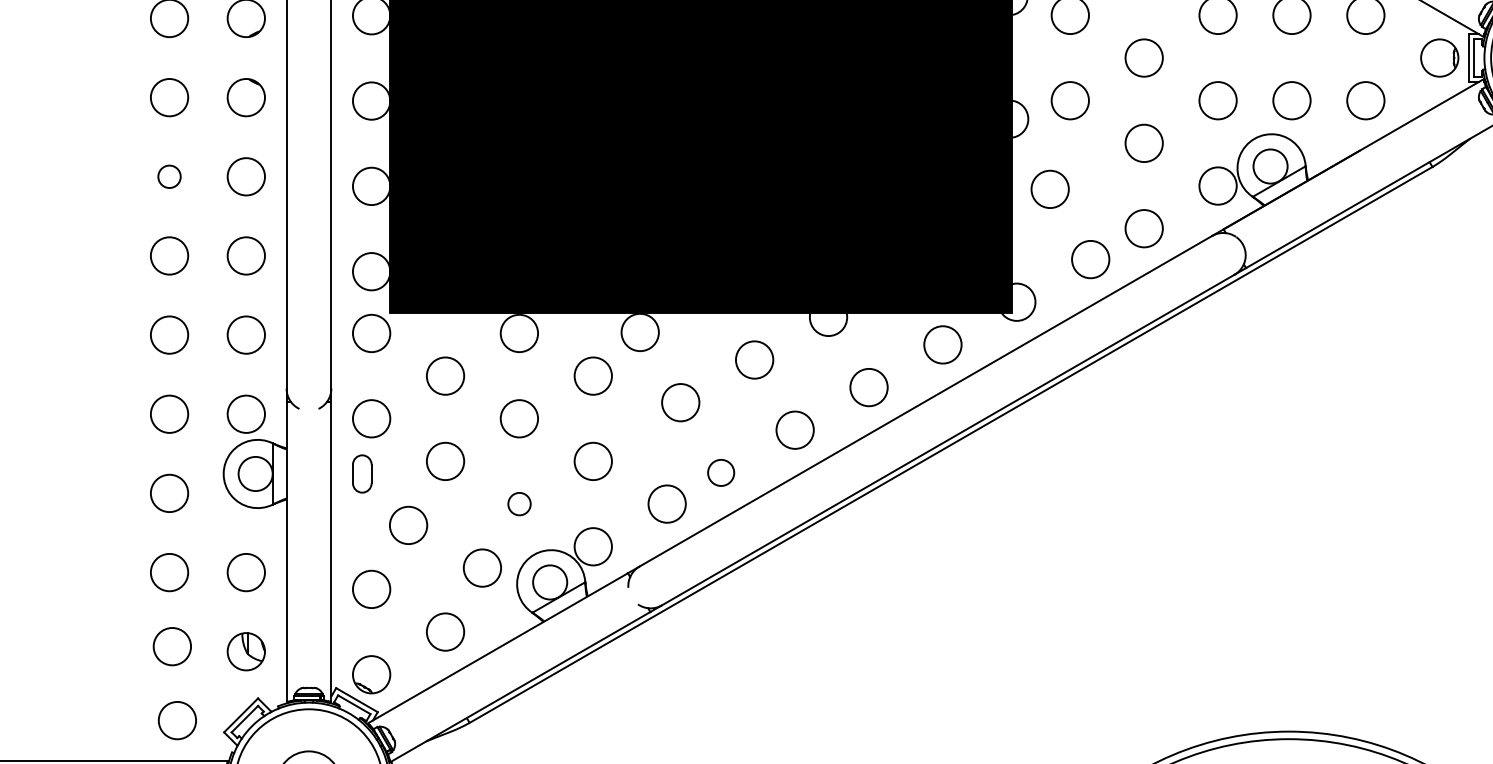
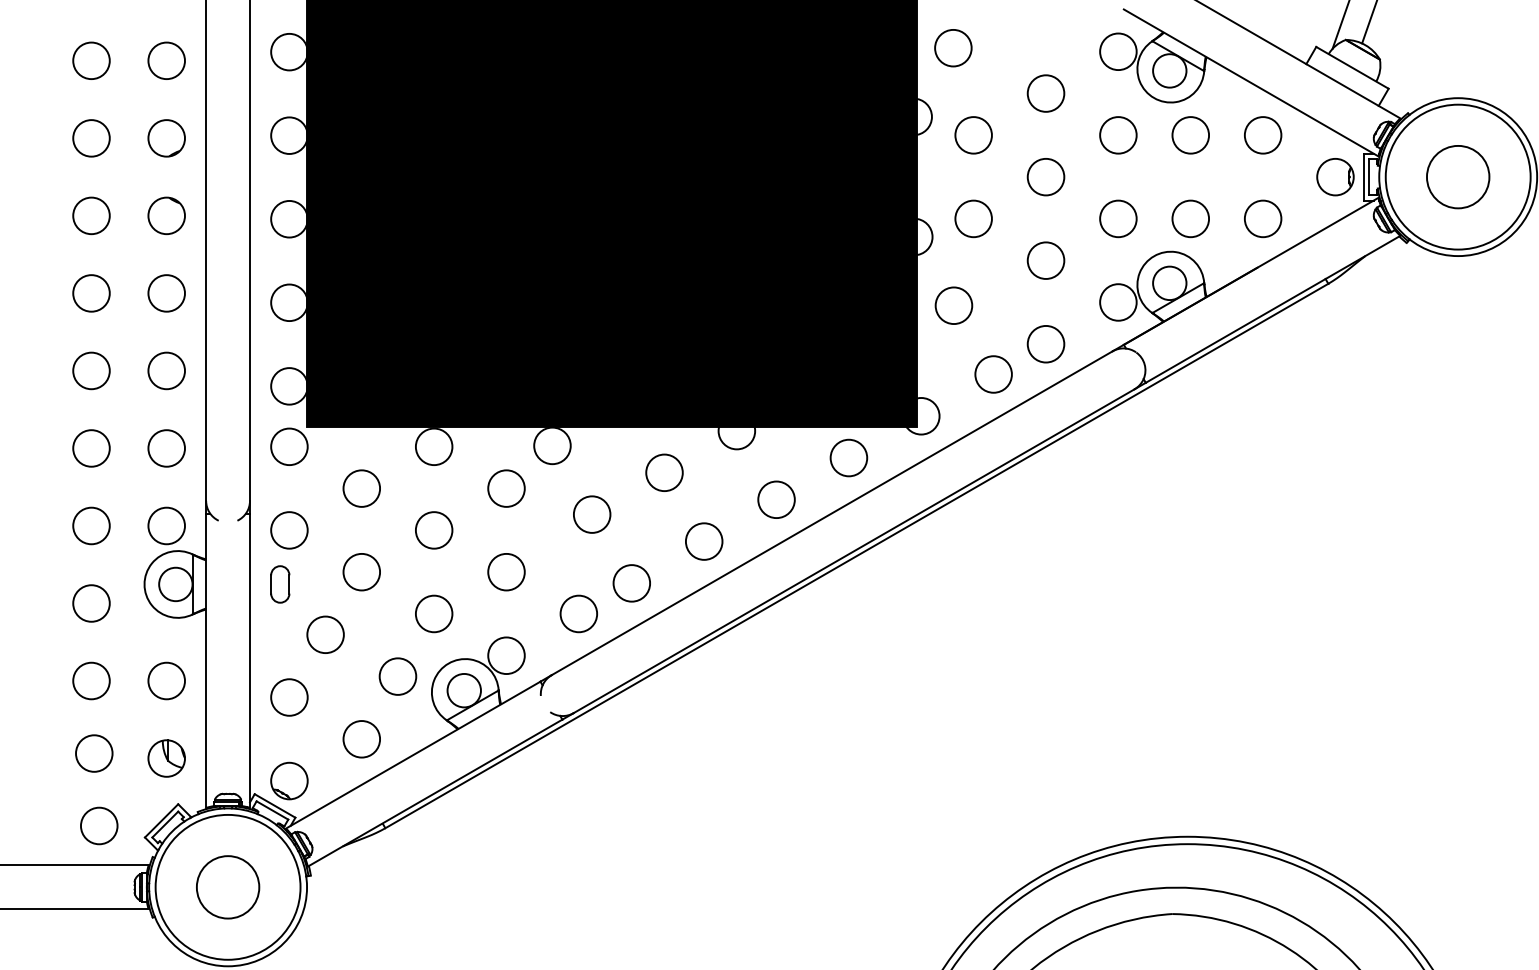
circle: (169, 176) -> (91, 293), size x1.67
circle: (720, 473) -> (631, 583), size x1.43
circle: (519, 503) -> (434, 613), size x1.67

